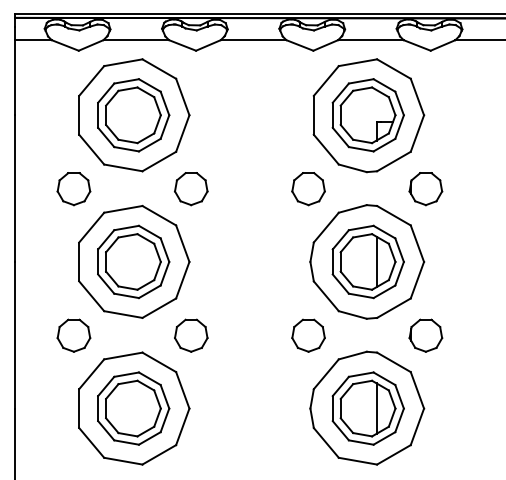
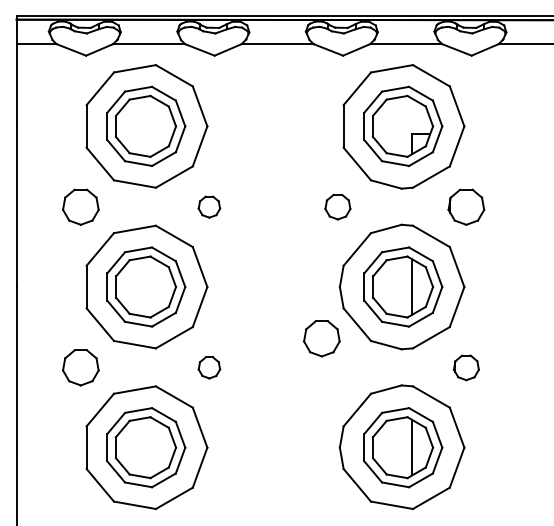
part: (191, 188) -> (209, 206), size x0.6
part: (308, 188) -> (337, 206), size x0.7
part: (191, 335) -> (209, 367), size x0.6
part: (308, 335) -> (321, 338), moved
part: (425, 335) -> (466, 367), size x0.7

